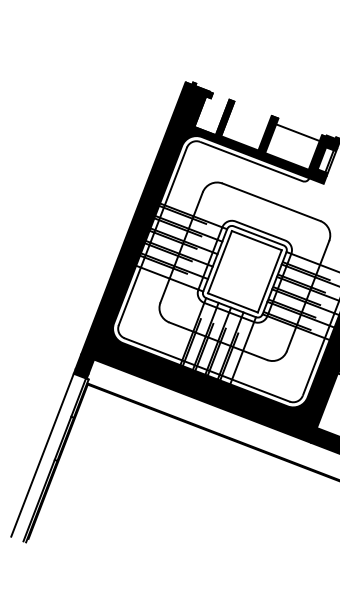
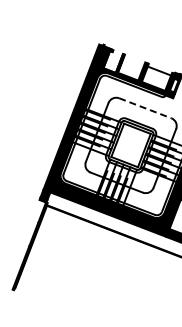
line: (271, 202) -> (145, 108), solid -> dashed
line: (41, 455) -> (22, 243), removed

